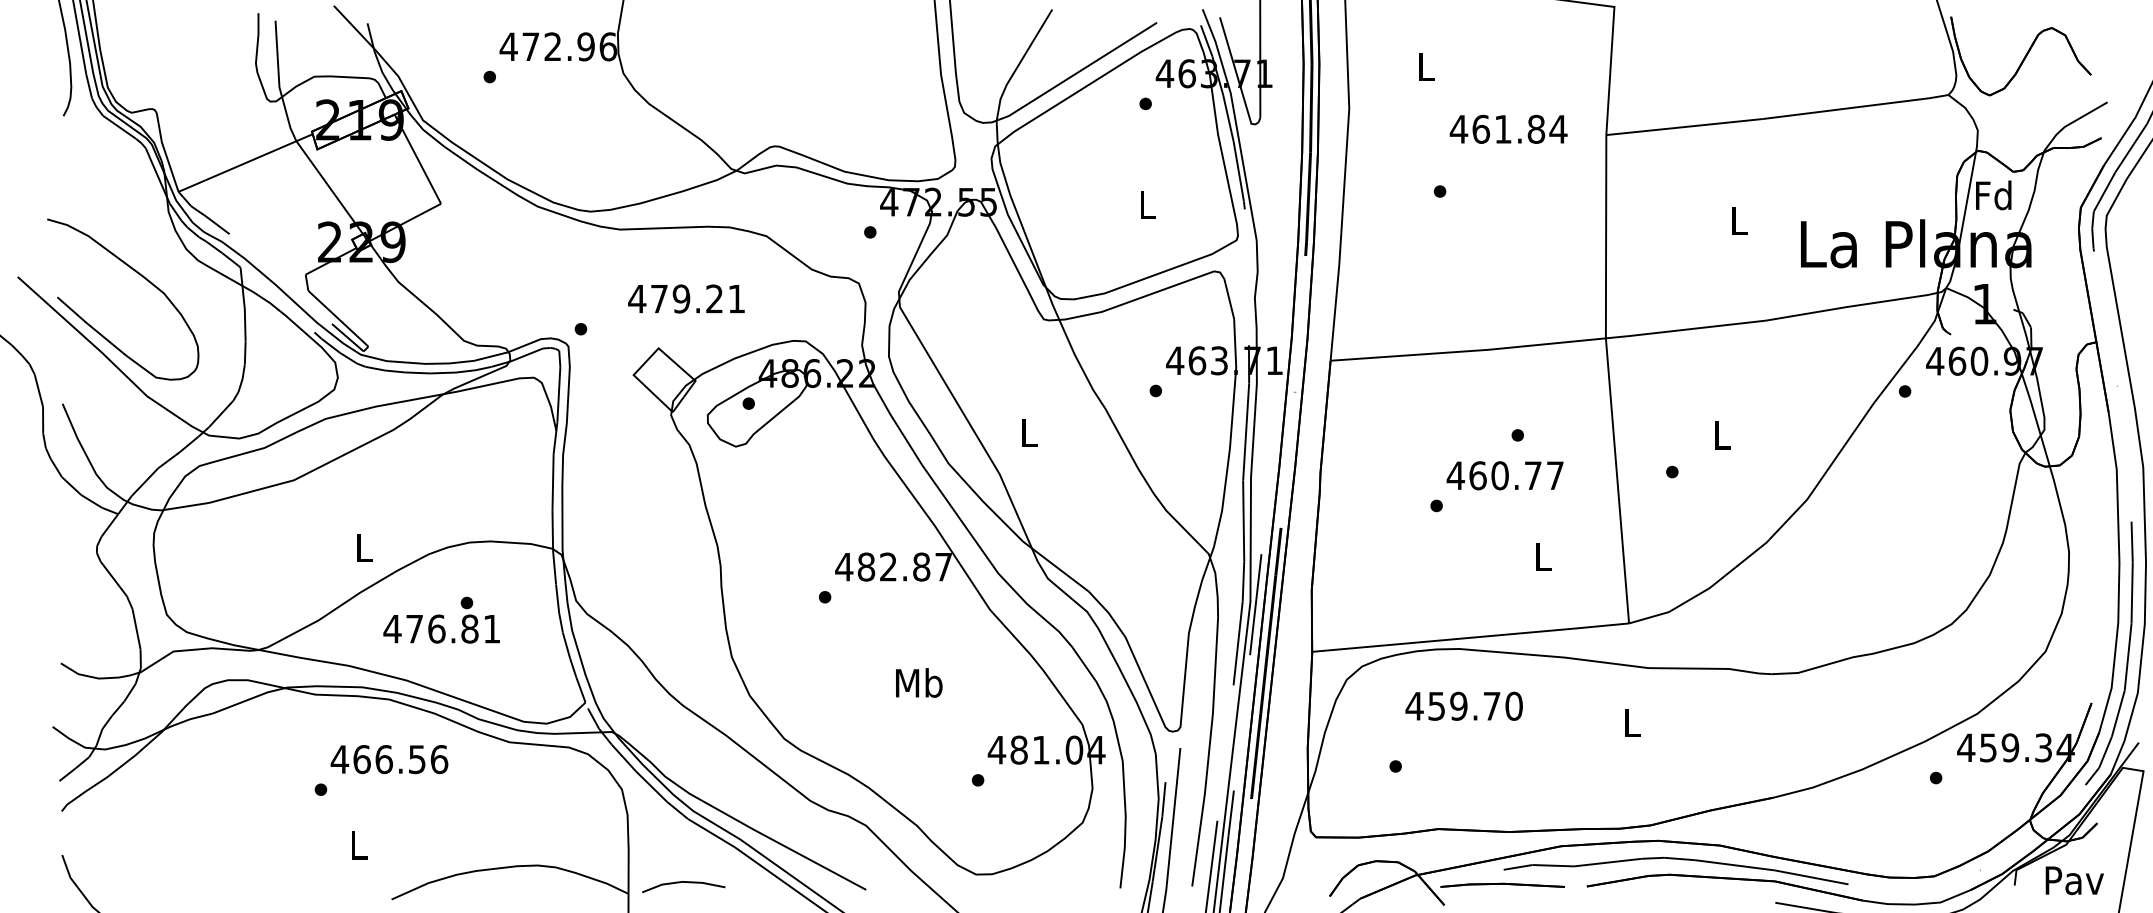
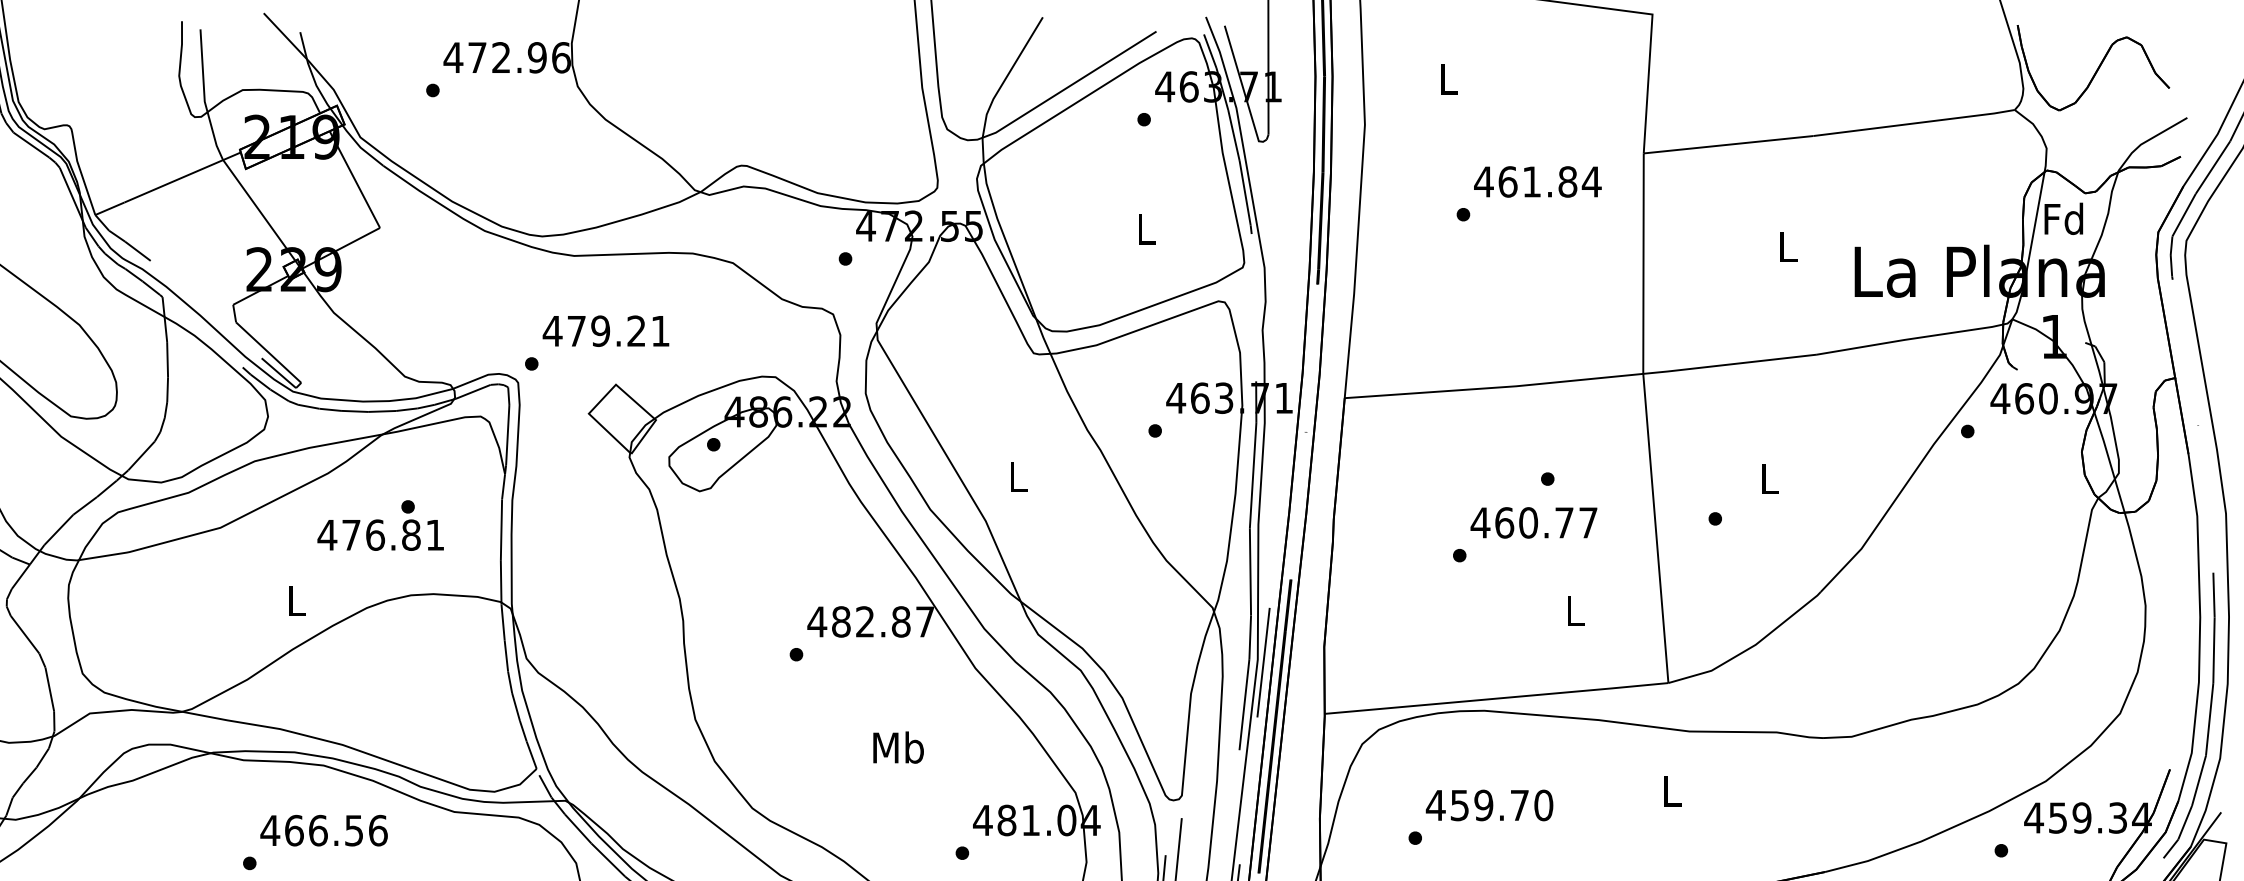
text: (1508, 128) -> (1537, 181), moved
text: (686, 298) -> (606, 330), moved
text: (441, 619) -> (380, 524), moved
text: (1463, 705) -> (1488, 804), moved

